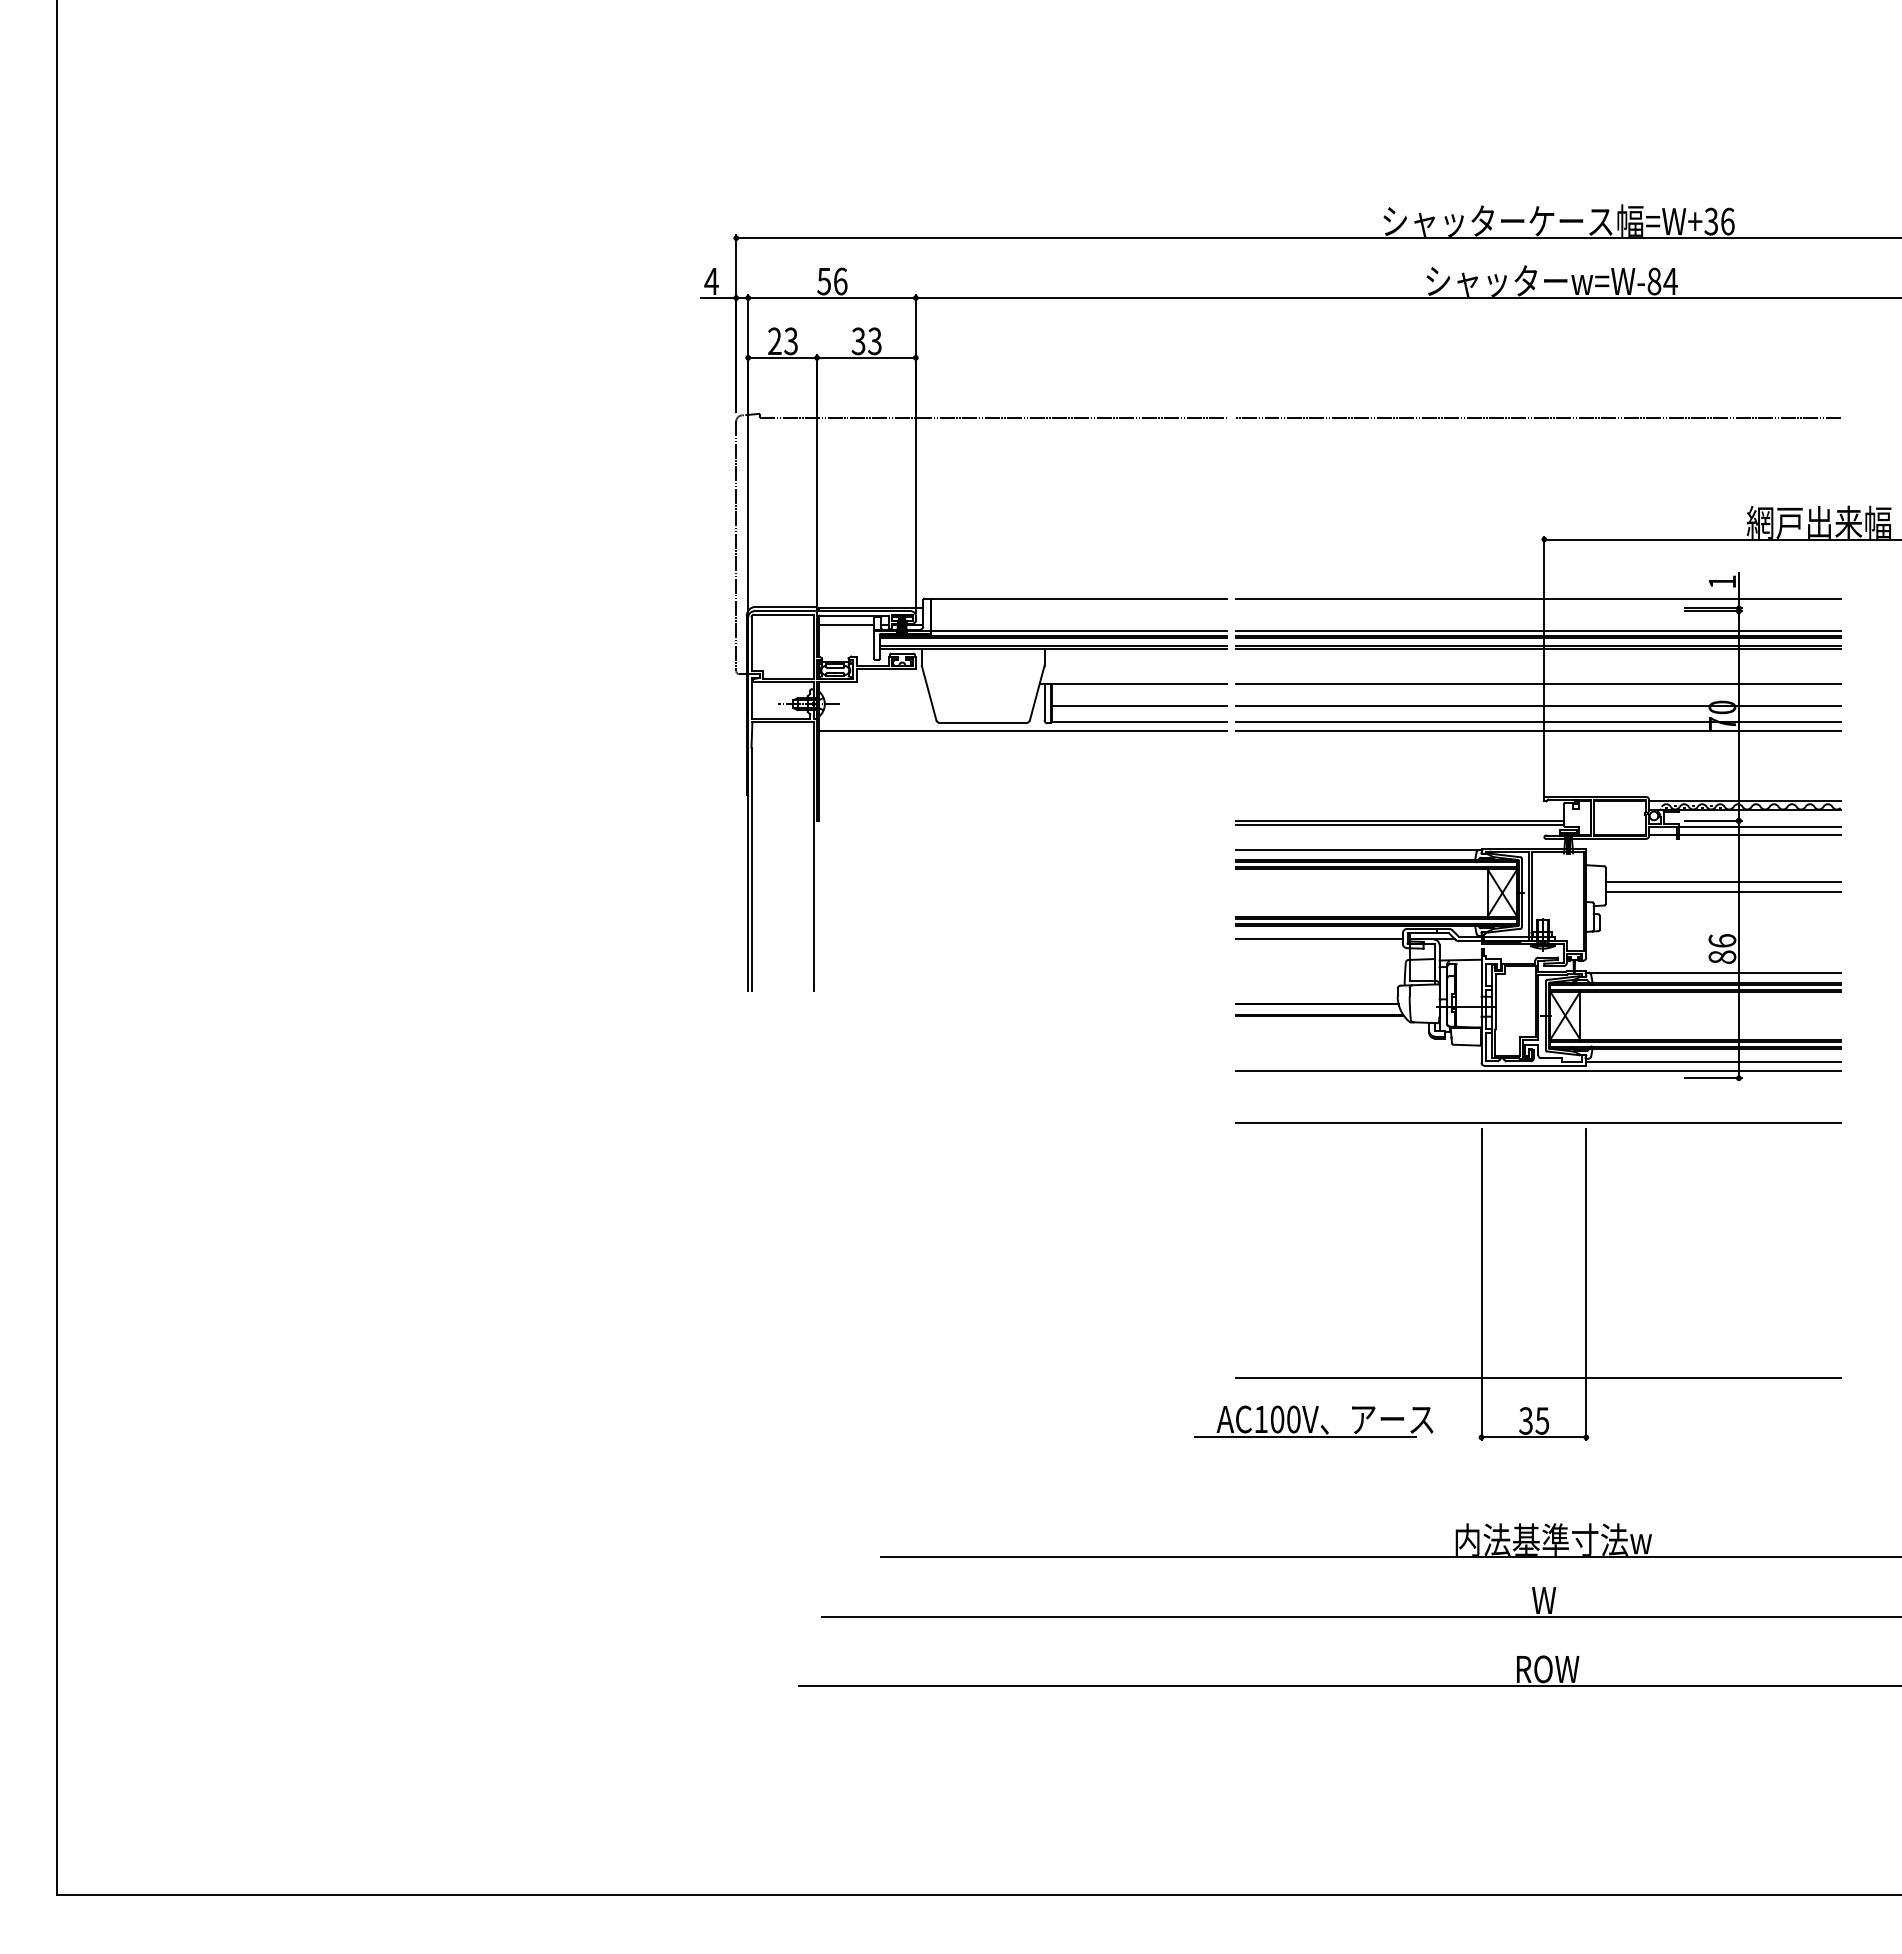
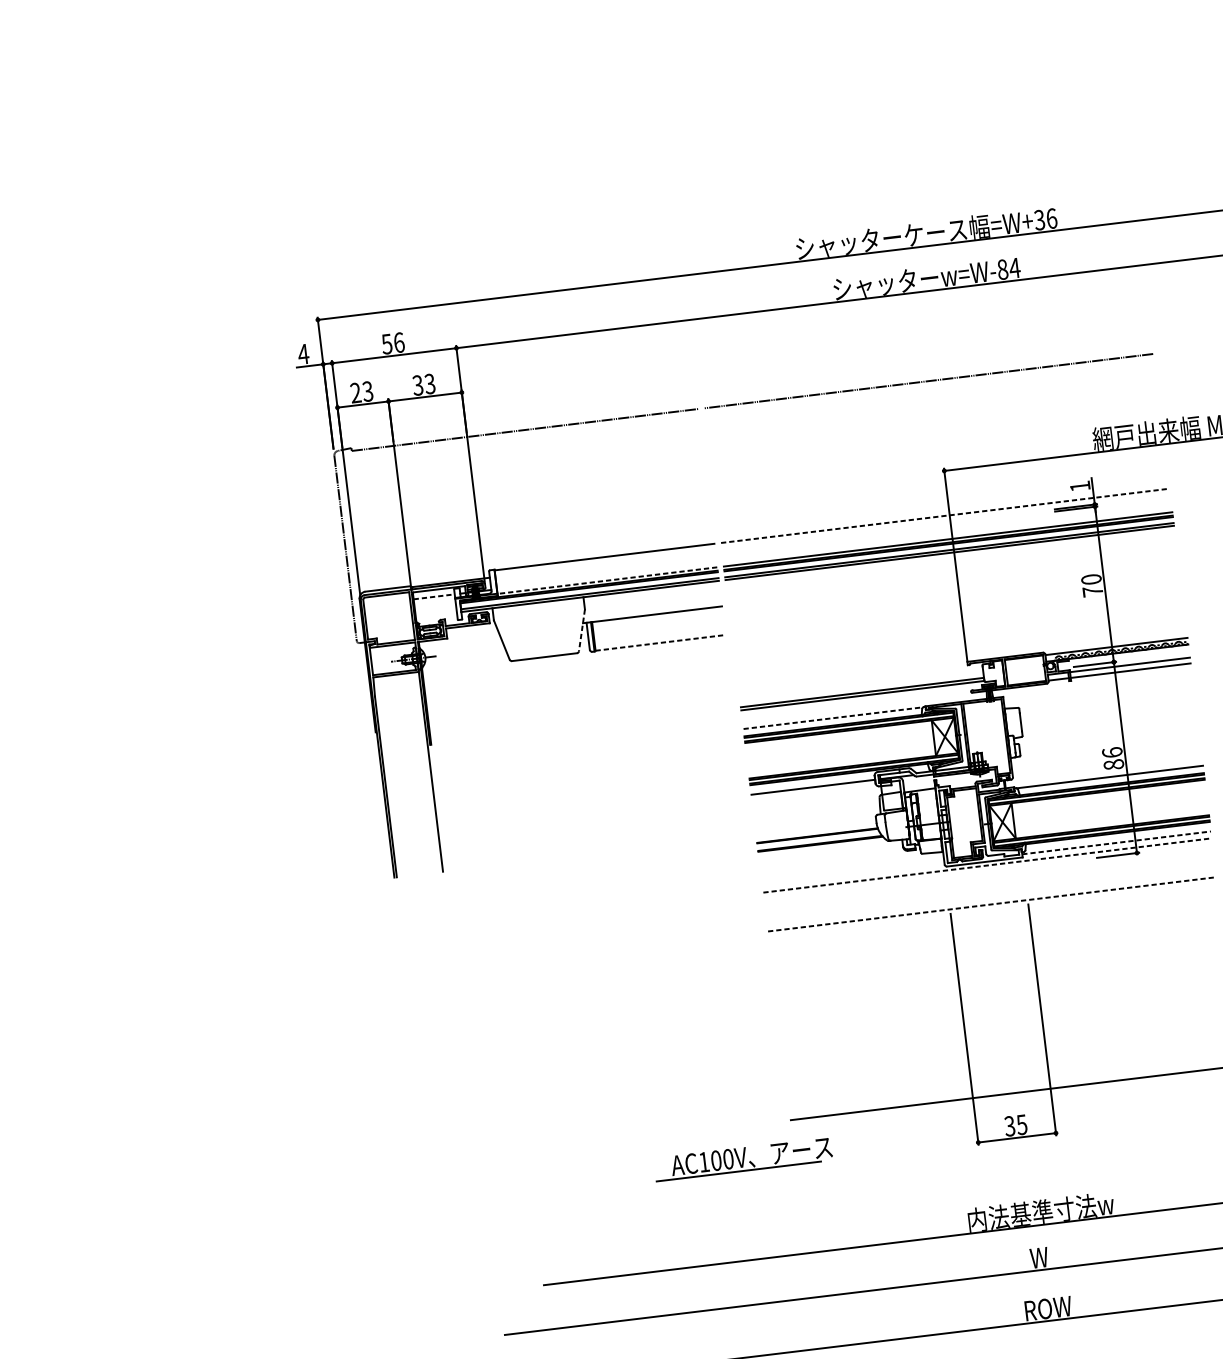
line: (1538, 599) -> (945, 515), solid -> dashed
line: (846, 624) -> (434, 596), solid -> dashed
line: (1078, 631) -> (607, 580), solid -> dashed
line: (1538, 683) -> (952, 578), removed
line: (1037, 693) -> (582, 630), solid -> dashed
line: (1139, 706) -> (659, 631), removed
line: (1538, 706) -> (954, 595), removed
line: (1139, 722) -> (660, 642), solid -> dashed
line: (1538, 722) -> (956, 607), removed
line: (1022, 731) -> (574, 660), removed
line: (1538, 731) -> (957, 613), removed
line: (1357, 850) -> (833, 718), solid -> dashed
line: (1722, 881) -> (1107, 708), removed
line: (1722, 891) -> (1108, 715), removed
line: (1713, 1061) -> (1116, 842), solid -> dashed
line: (1538, 1070) -> (987, 865), solid -> dashed
line: (1538, 1123) -> (992, 904), solid -> dashed
part: (1313, 1421) -> (743, 1158), moved

